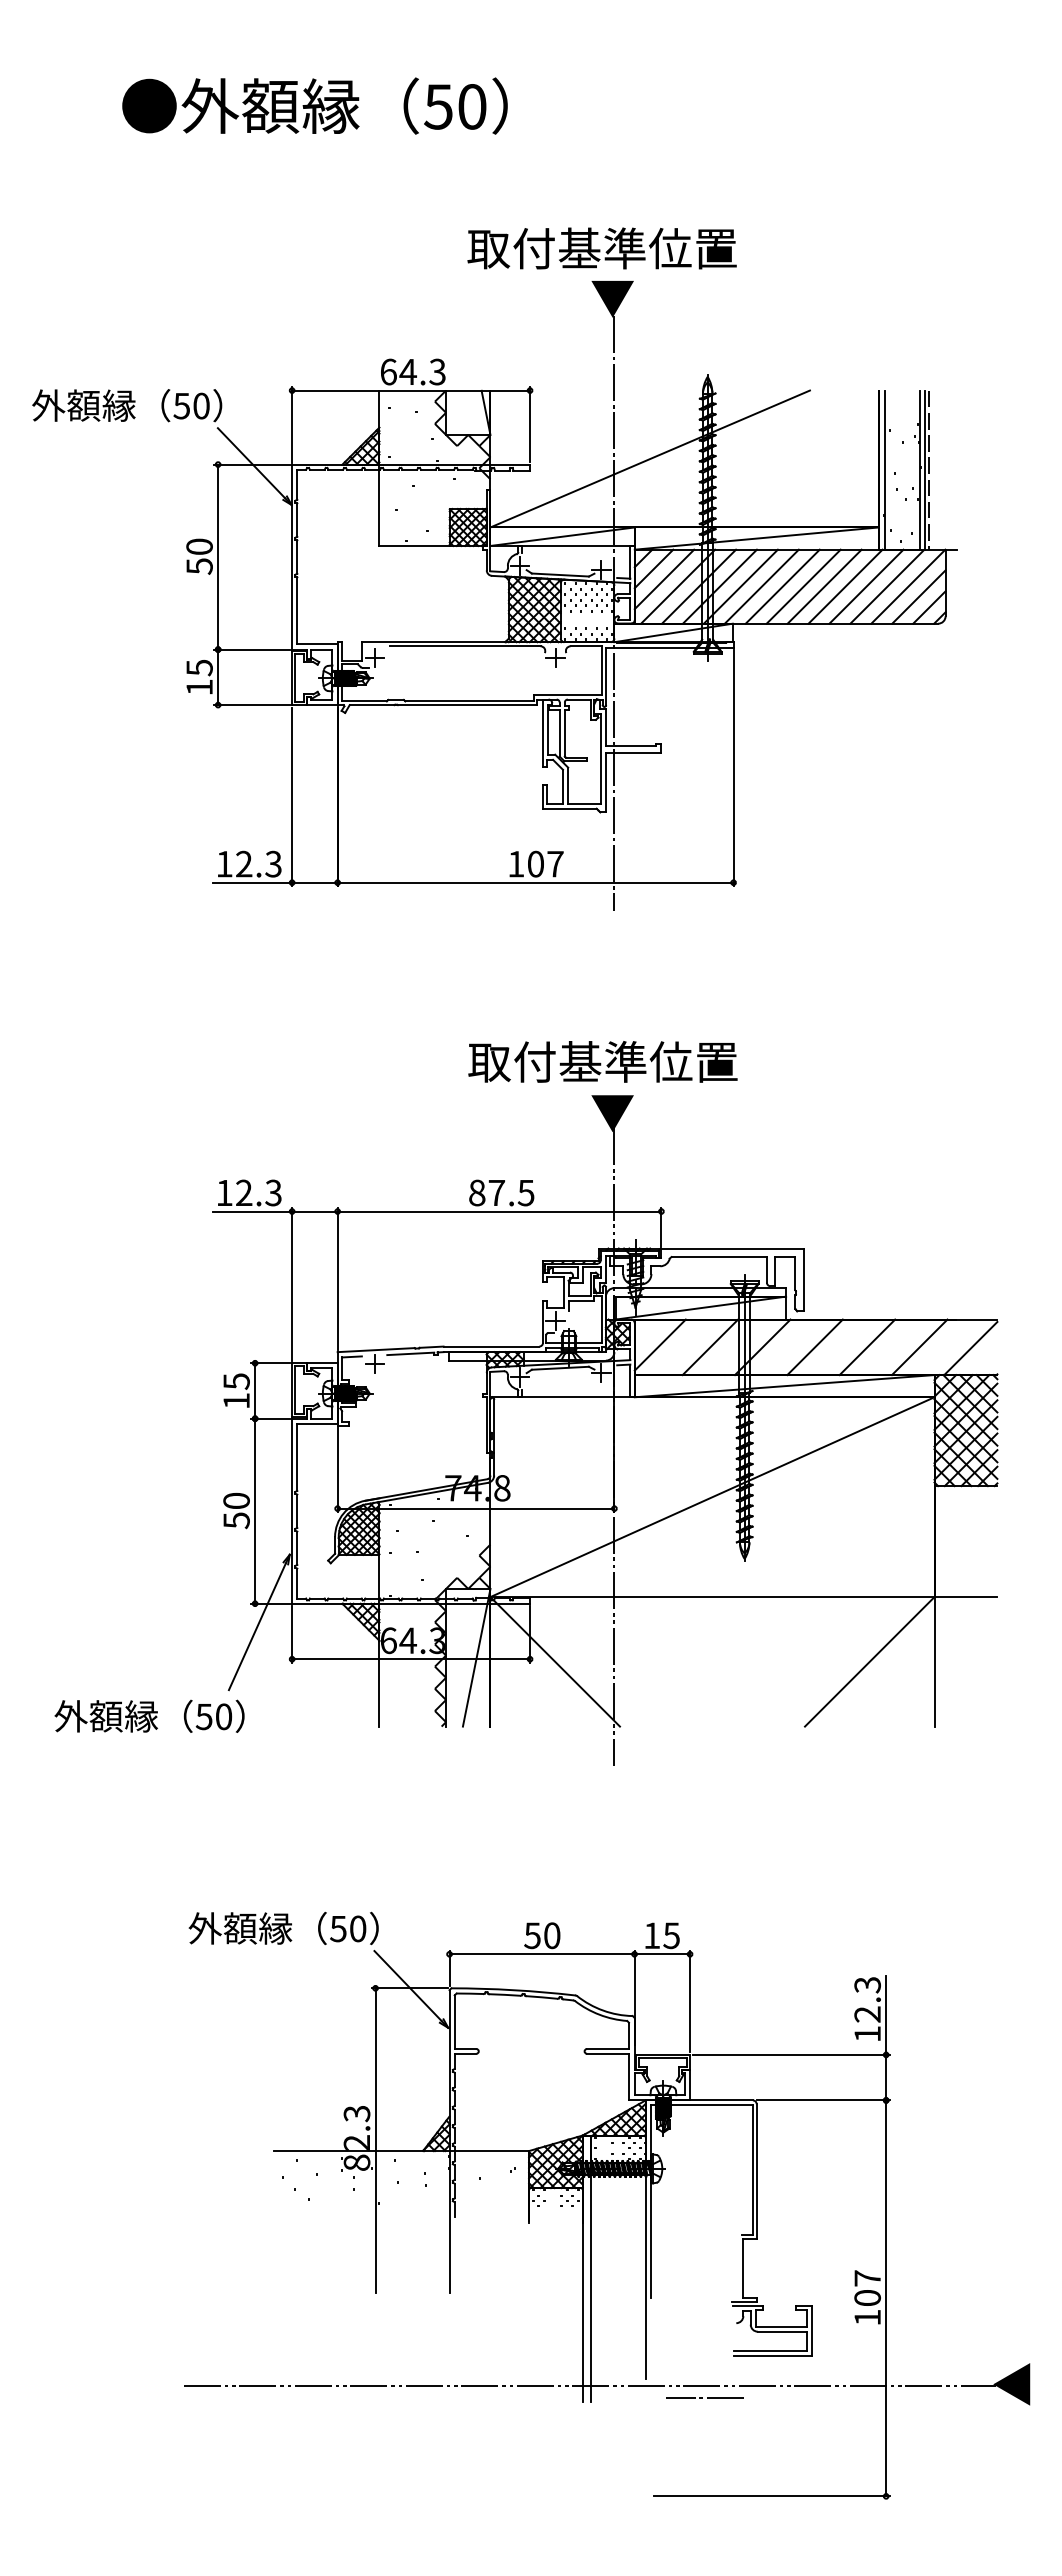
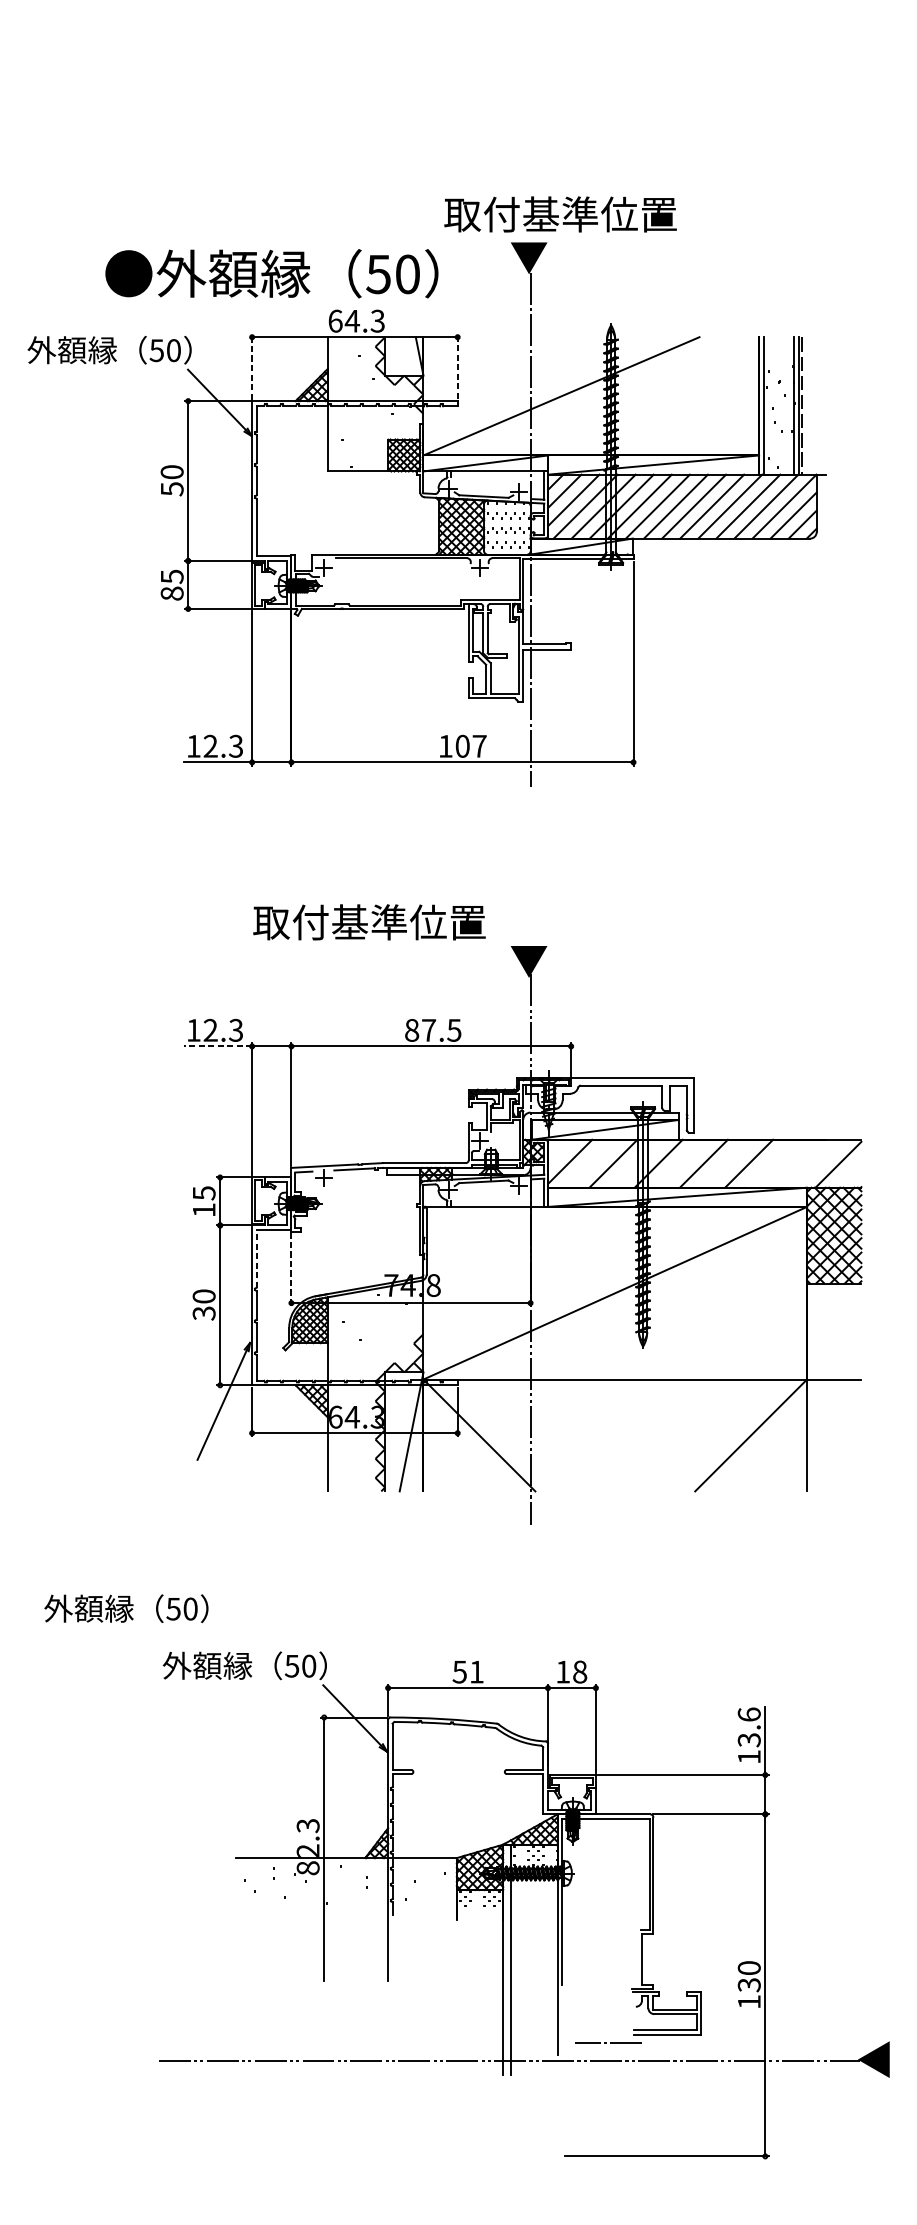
text: (314, 105) -> (271, 273), moved
text: (601, 248) -> (560, 214), moved
line: (292, 424) -> (252, 366), solid -> dashed
line: (530, 424) -> (458, 366), solid -> dashed
text: (199, 687) -> (172, 593), 15 -> 85
text: (602, 1061) -> (369, 922), moved
line: (252, 1211) -> (217, 1046), solid -> dashed
line: (919, 1347) -> (794, 1163), removed
line: (297, 1457) -> (256, 1258), solid -> dashed
line: (337, 1469) -> (291, 1269), solid -> dashed
text: (236, 1520) -> (204, 1313), 50 -> 30
text: (149, 1715) -> (126, 1607), moved
text: (552, 1935) -> (477, 1671), 50 -> 51
text: (671, 1935) -> (579, 1671), 15 -> 18
text: (867, 1999) -> (749, 1727), 12.3 -> 13.6
text: (867, 2288) -> (749, 1976), 107 -> 130
line: (702, 2397) -> (606, 2042), moved

